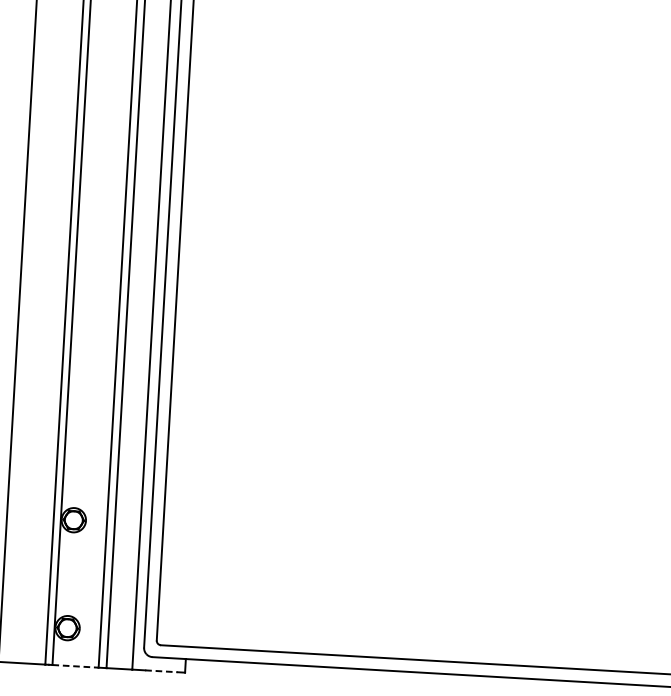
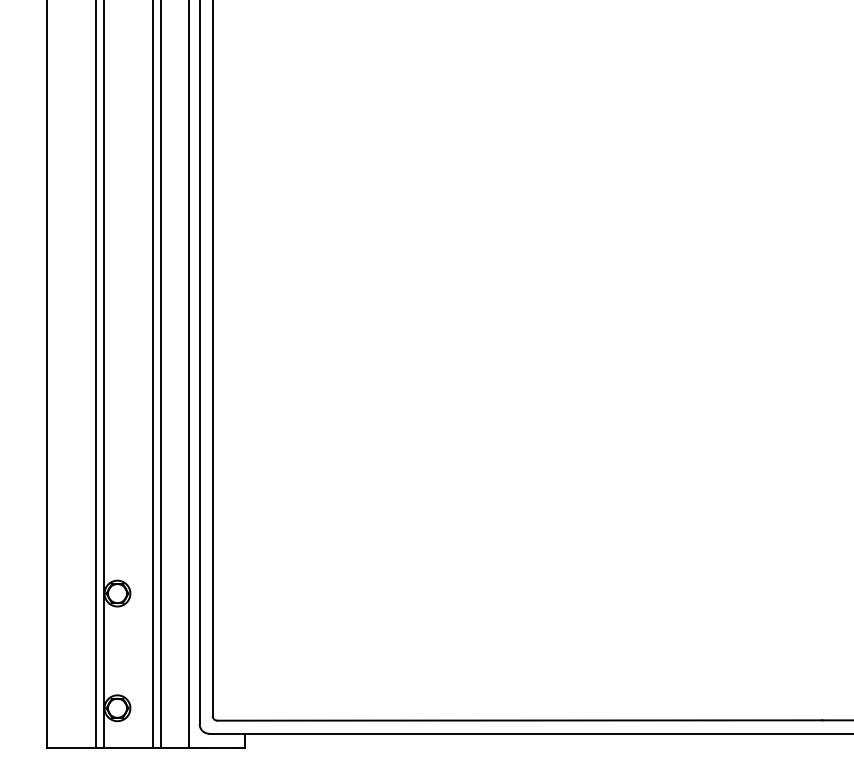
line: (75, 666) -> (128, 748), dashed -> solid
line: (161, 671) -> (219, 748), dashed -> solid

